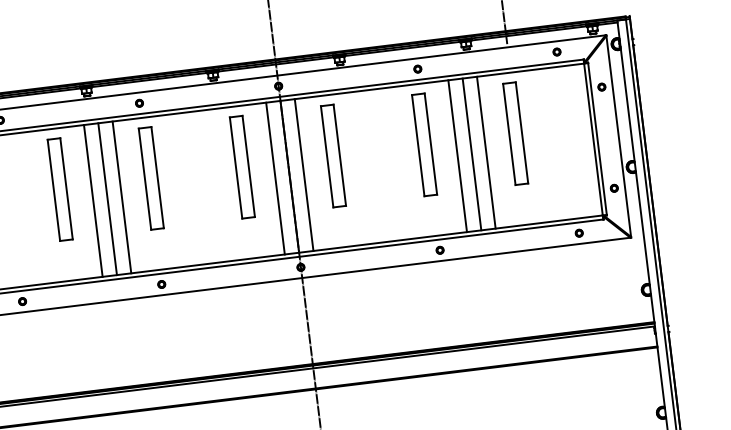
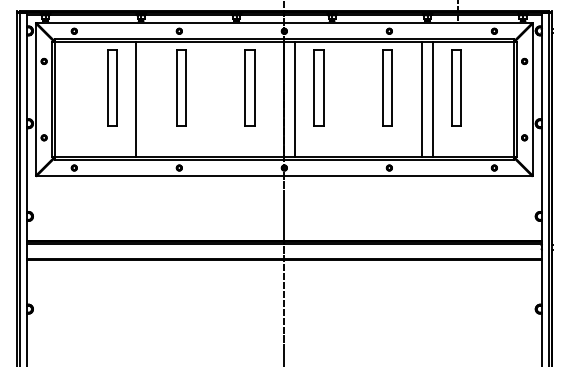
line: (458, 155) -> (411, 99), removed
line: (275, 178) -> (273, 99), removed
line: (121, 197) -> (157, 99), removed
line: (107, 199) -> (146, 99), removed

